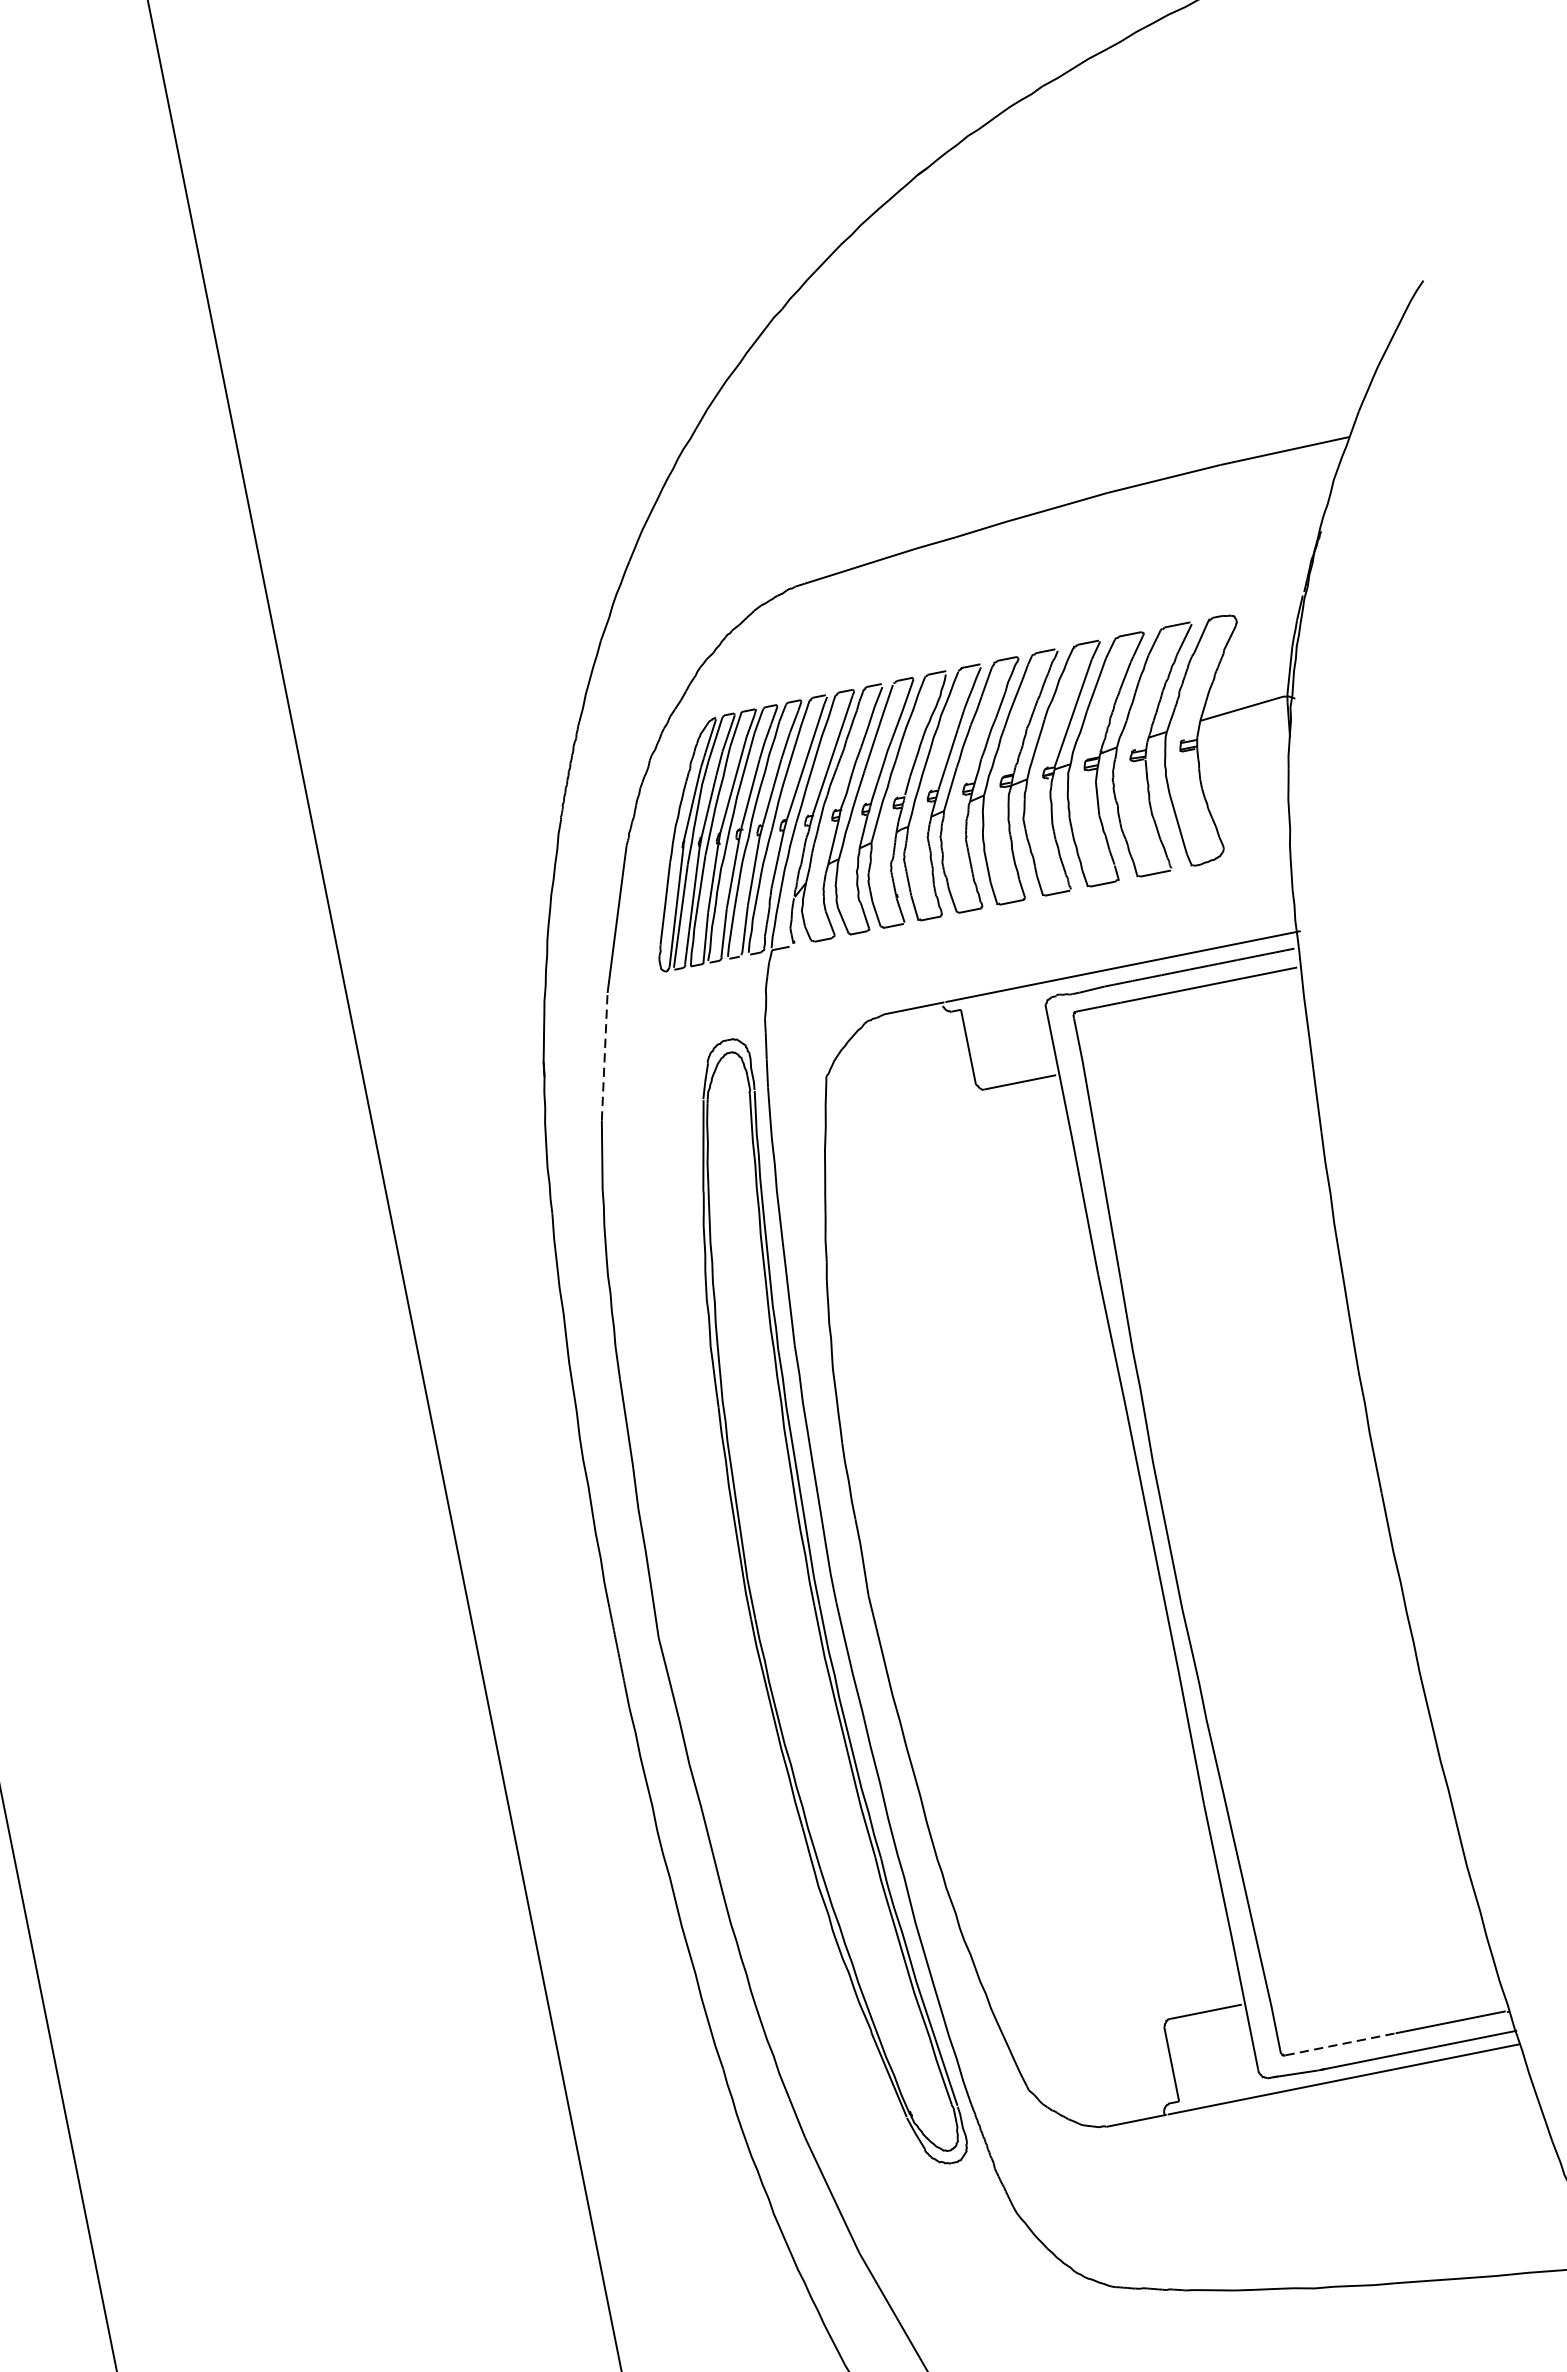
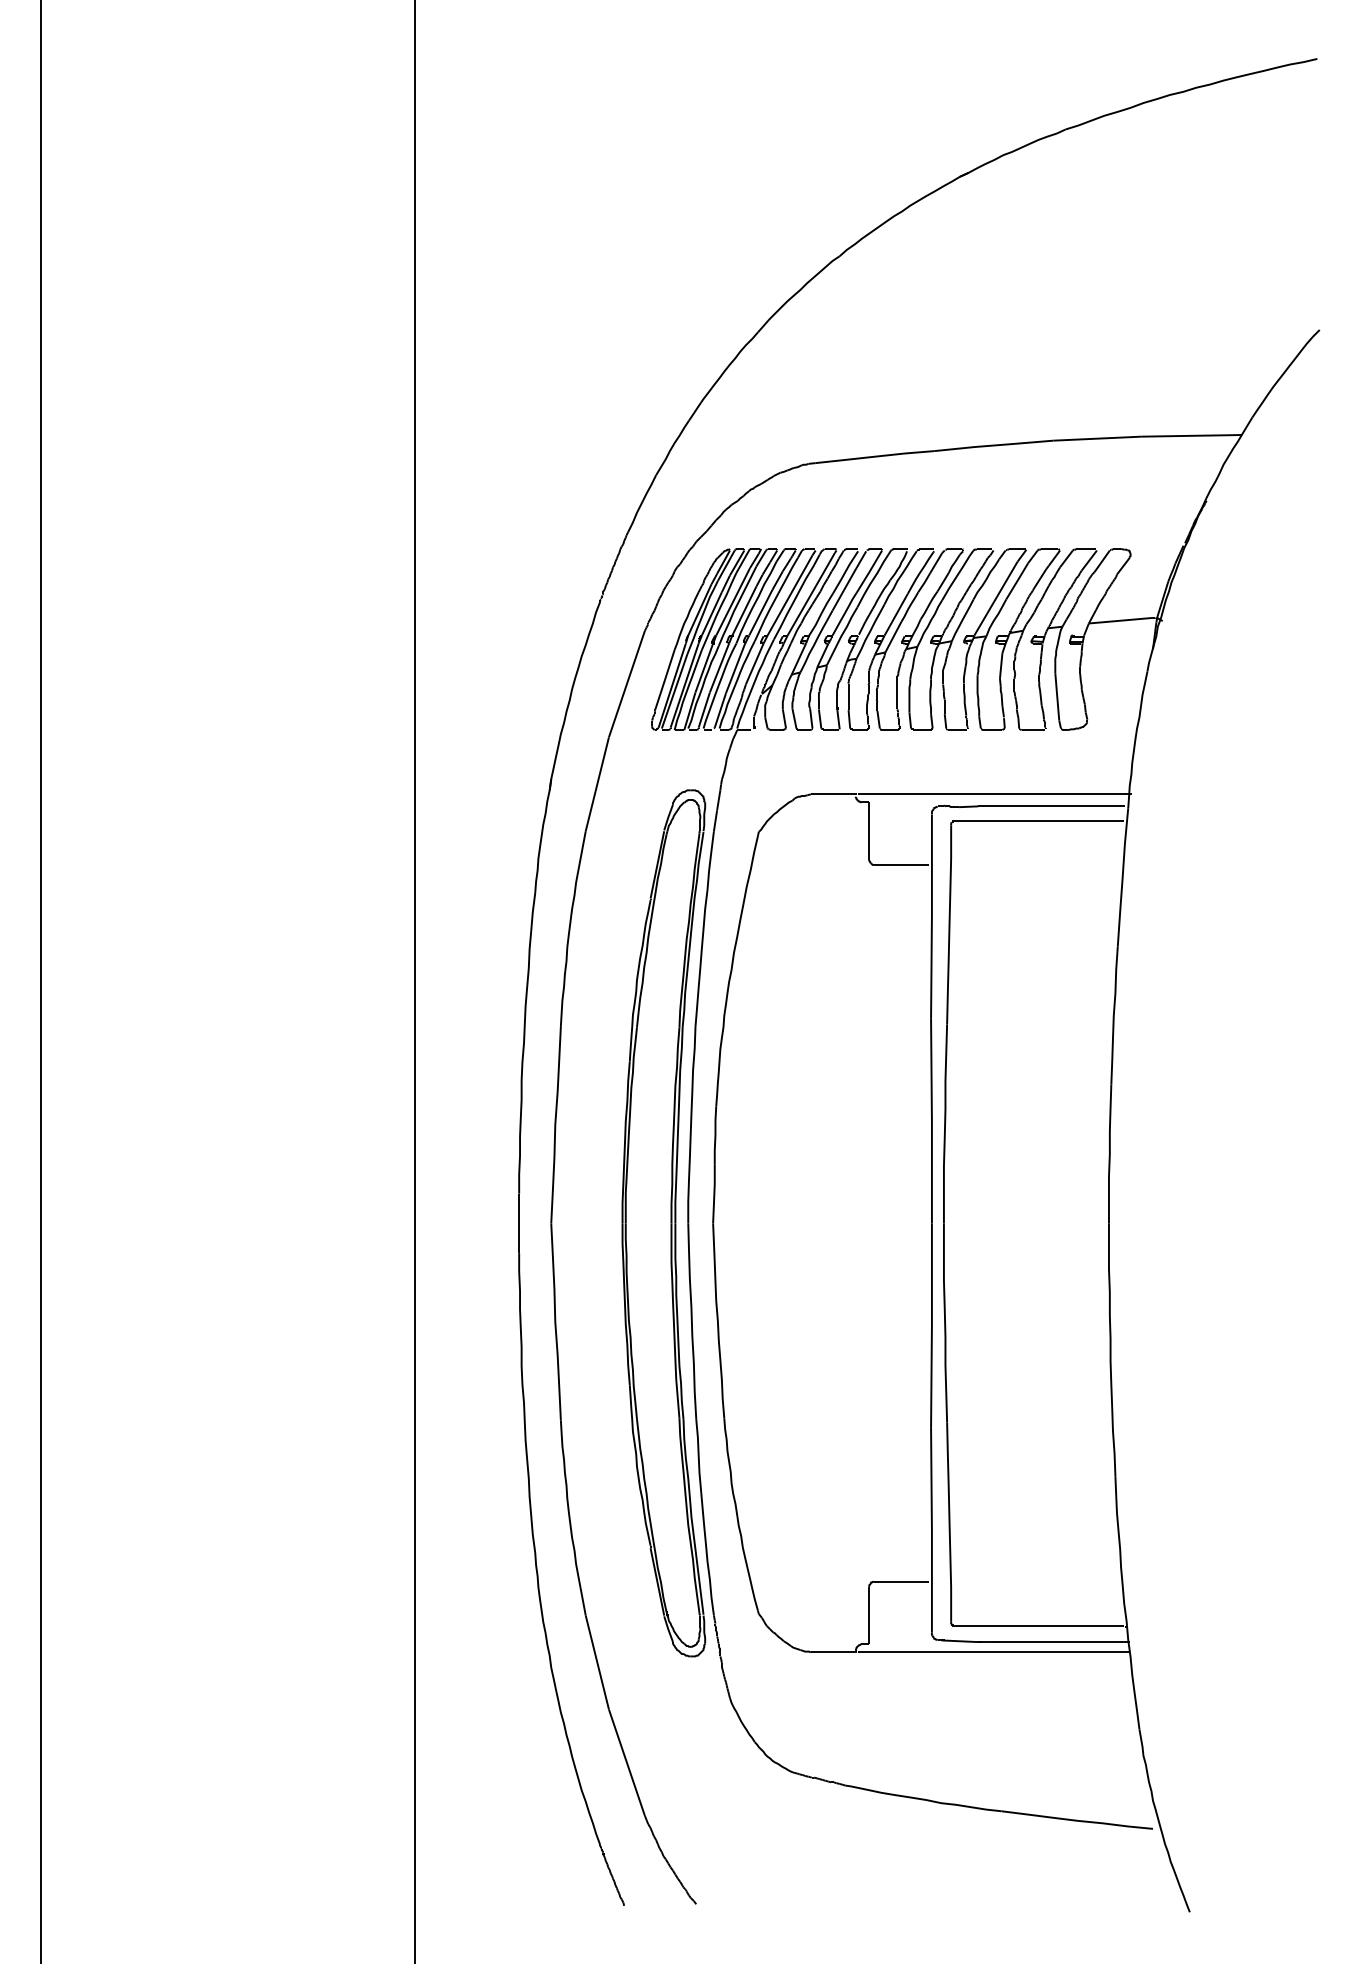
line: (604, 1055) -> (597, 783), dashed -> solid
line: (1341, 2043) -> (997, 1625), dashed -> solid

